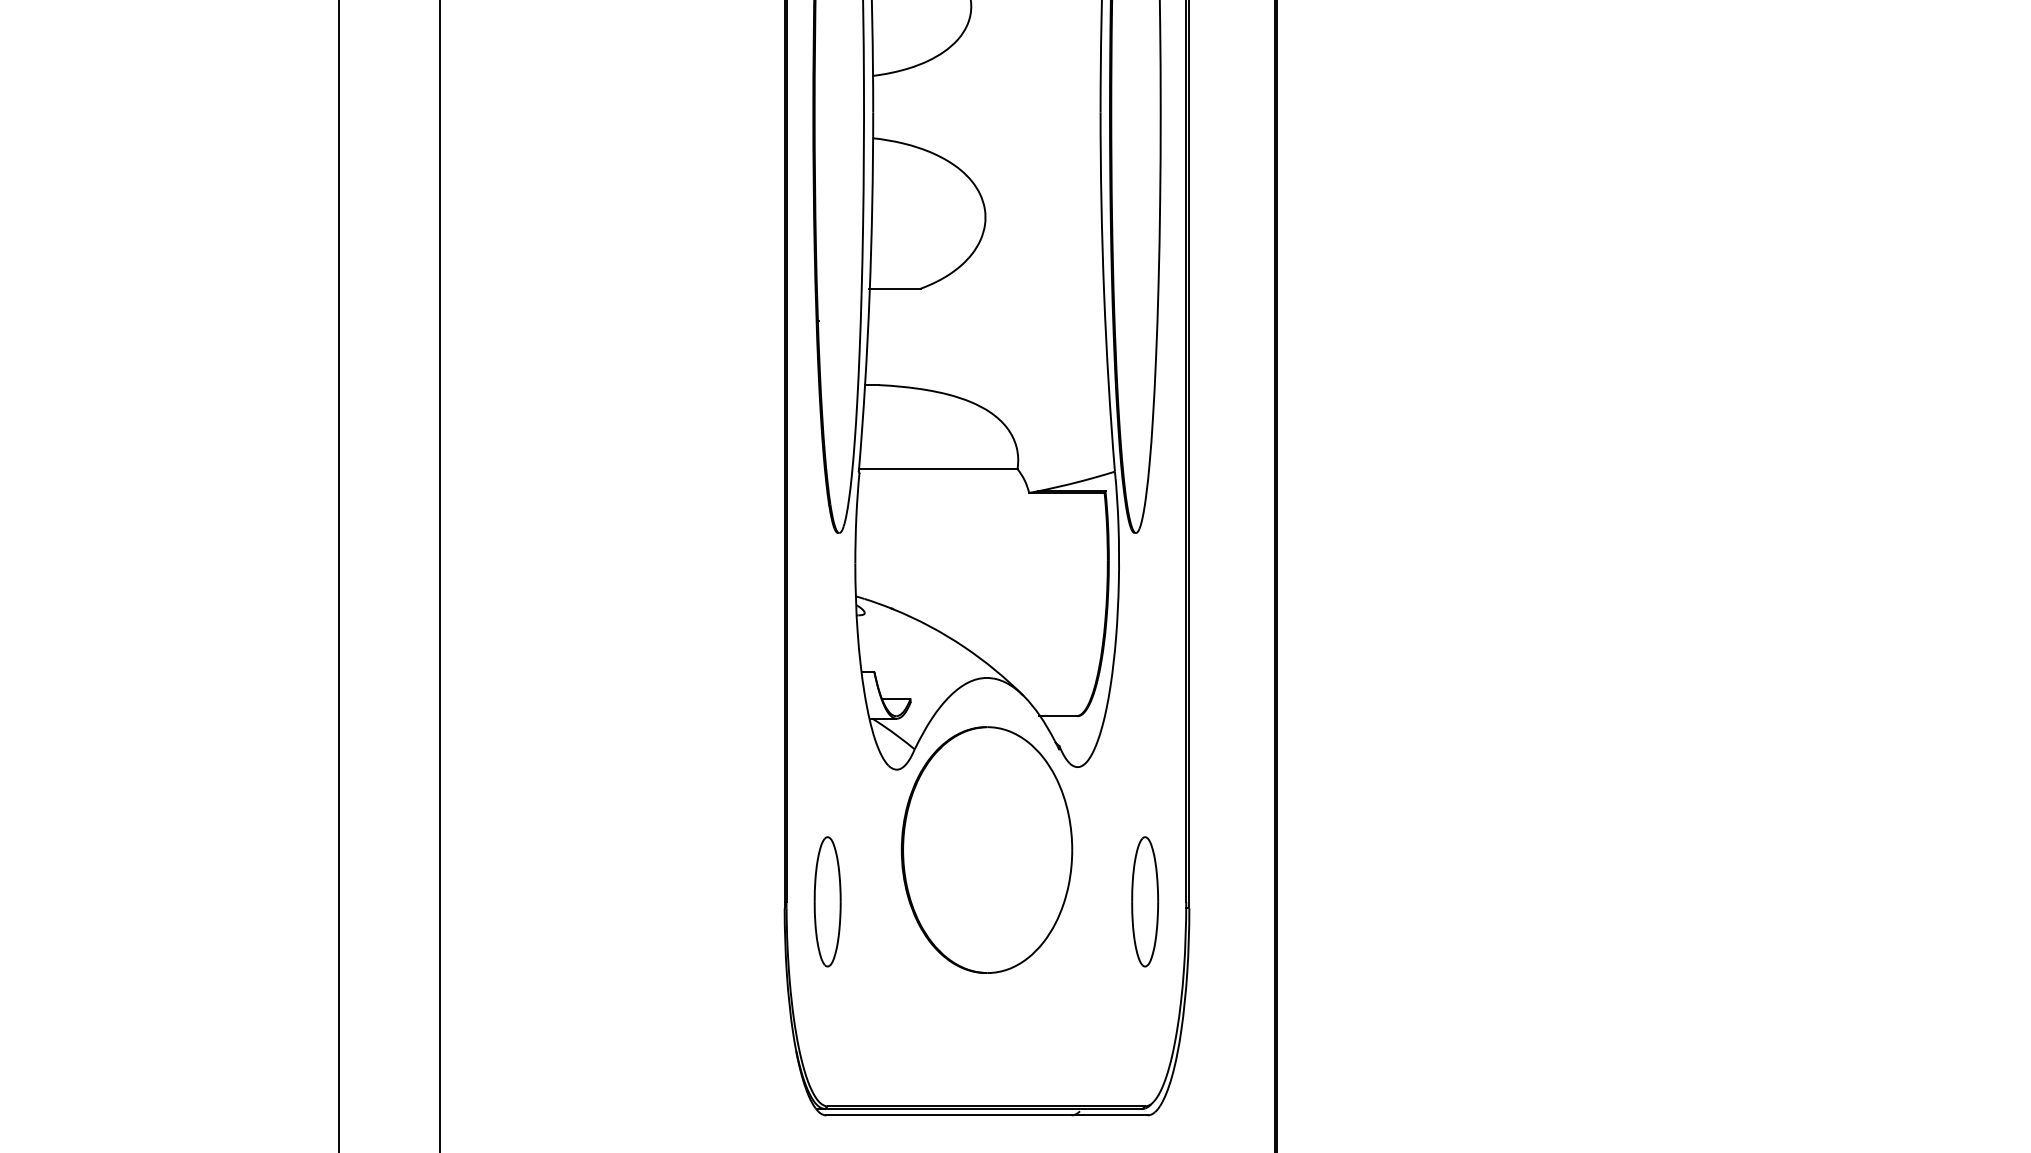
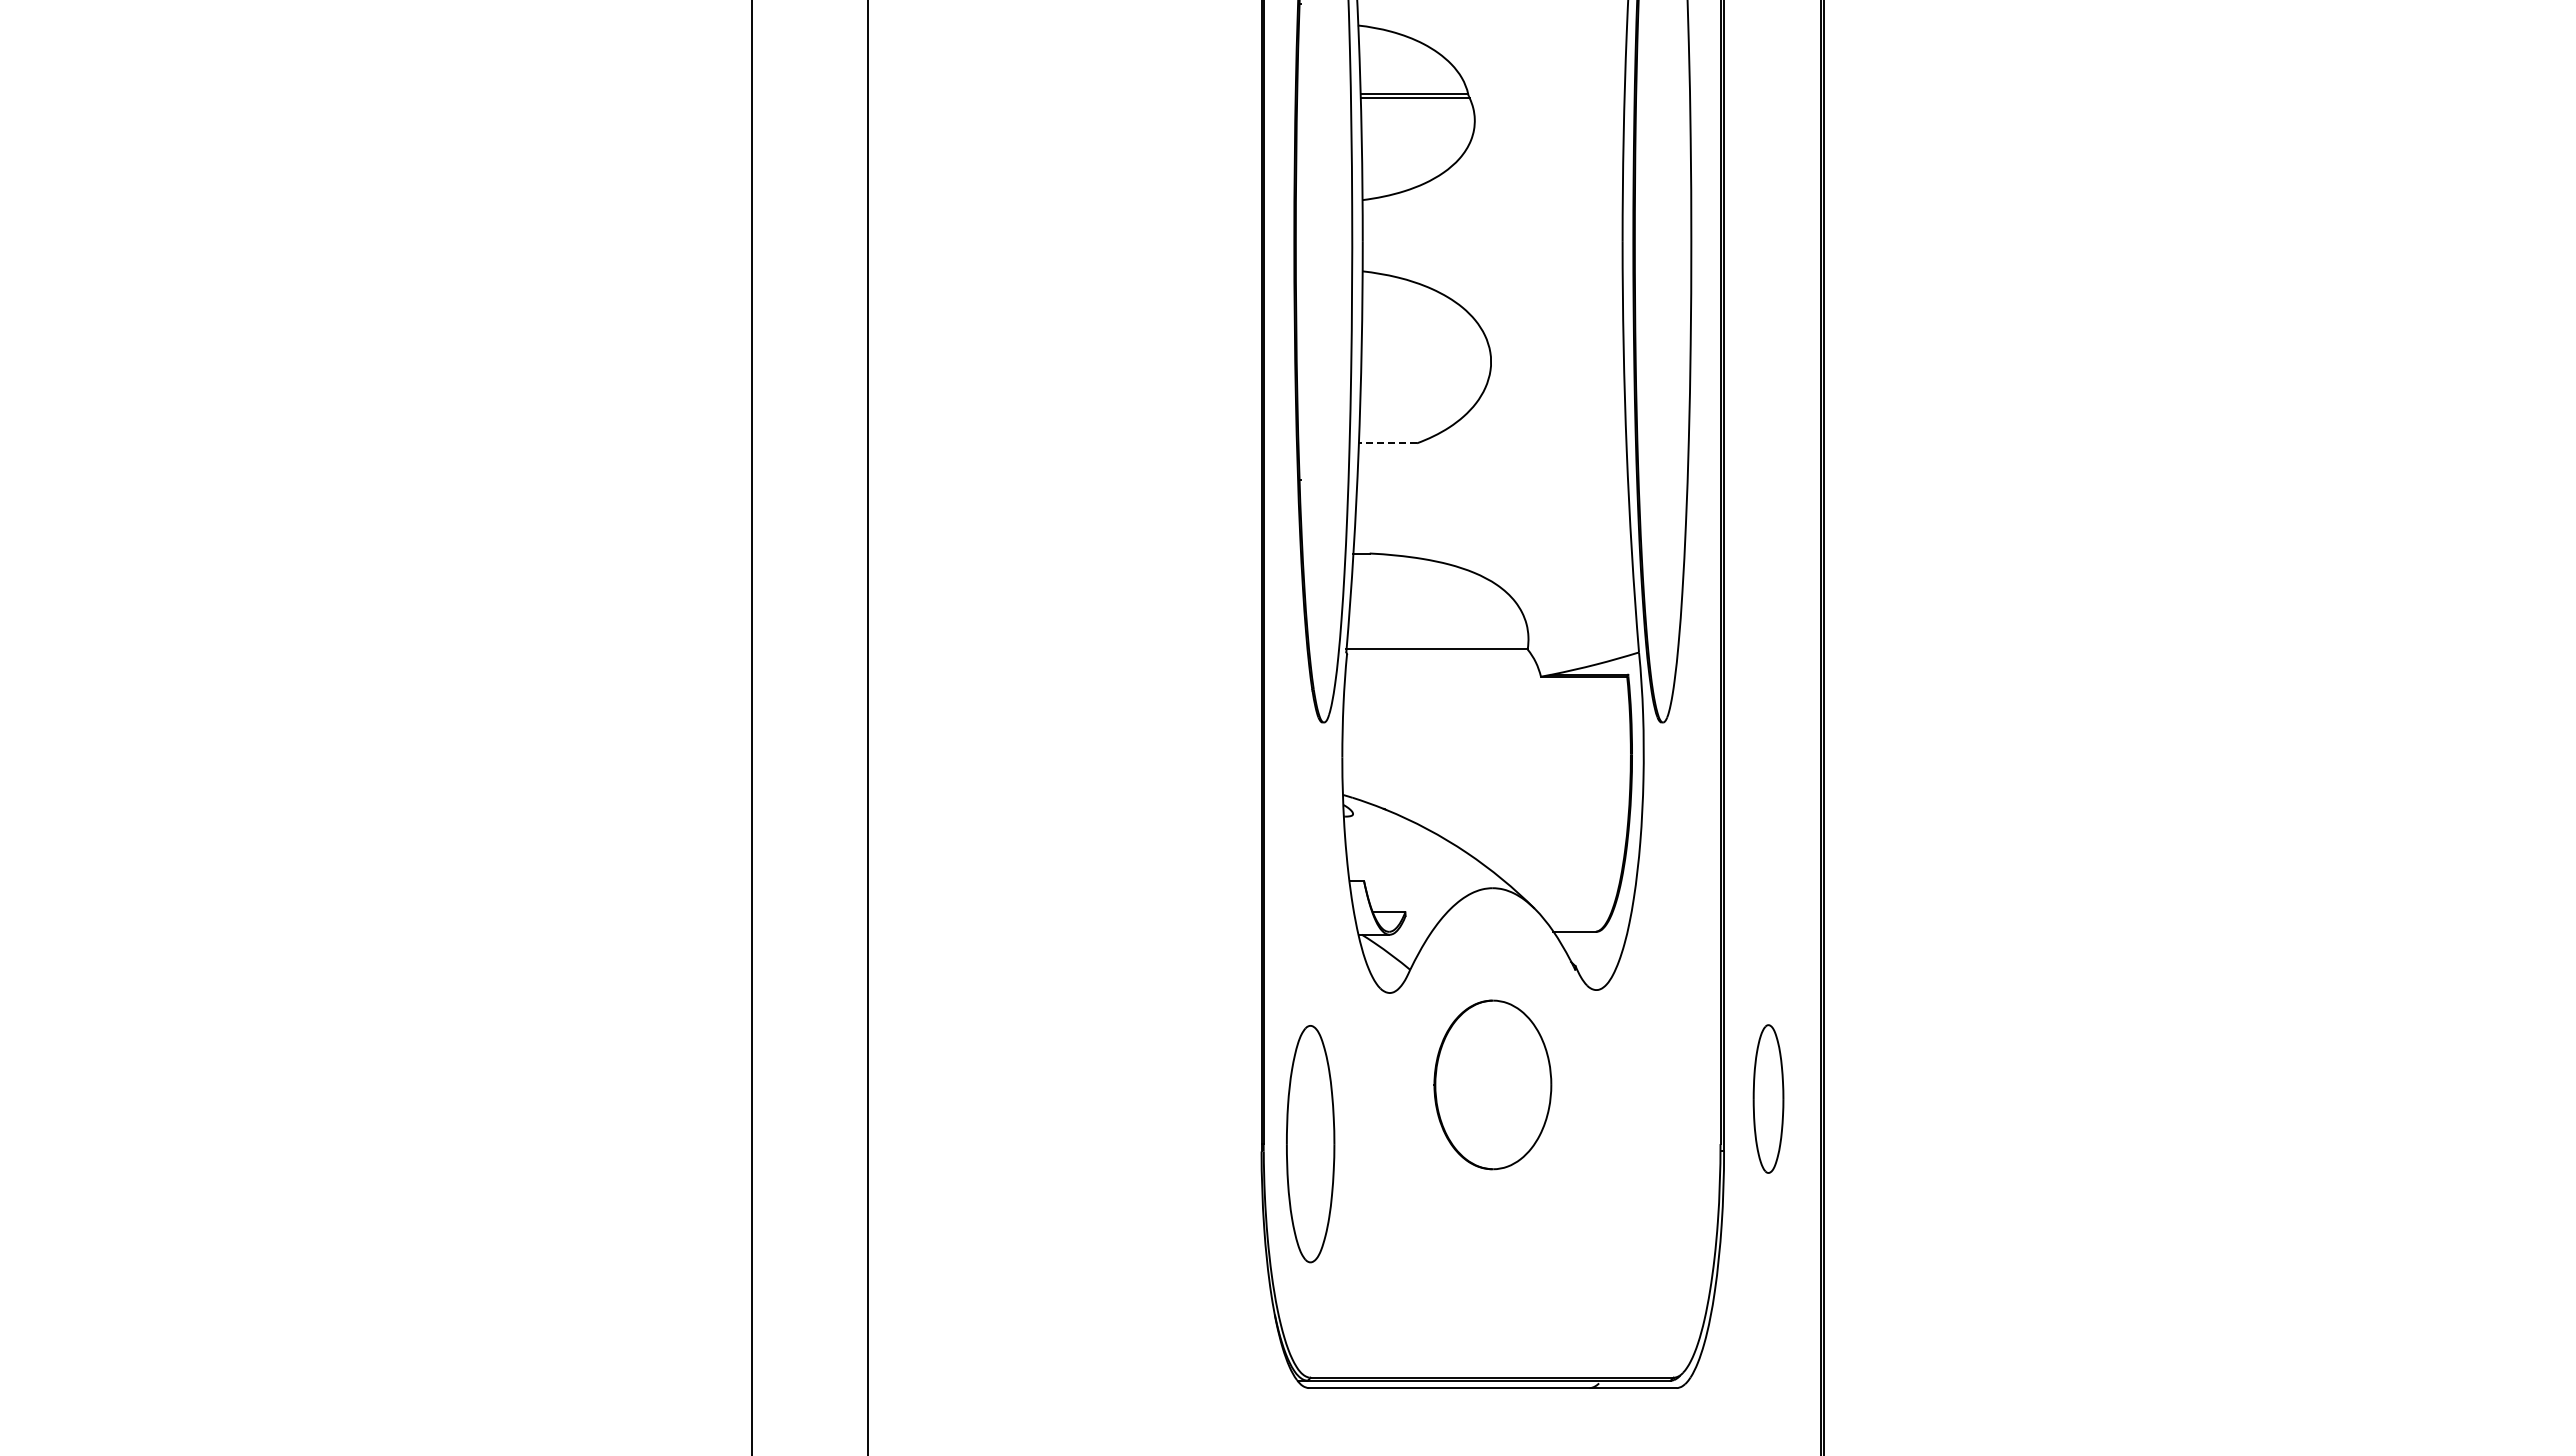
line: (894, 288) -> (1387, 443), solid -> dashed
part: (986, 849) -> (1492, 1084), size x0.6
part: (827, 901) -> (1310, 1143), size x1.6
part: (1145, 901) -> (1768, 1098), moved

